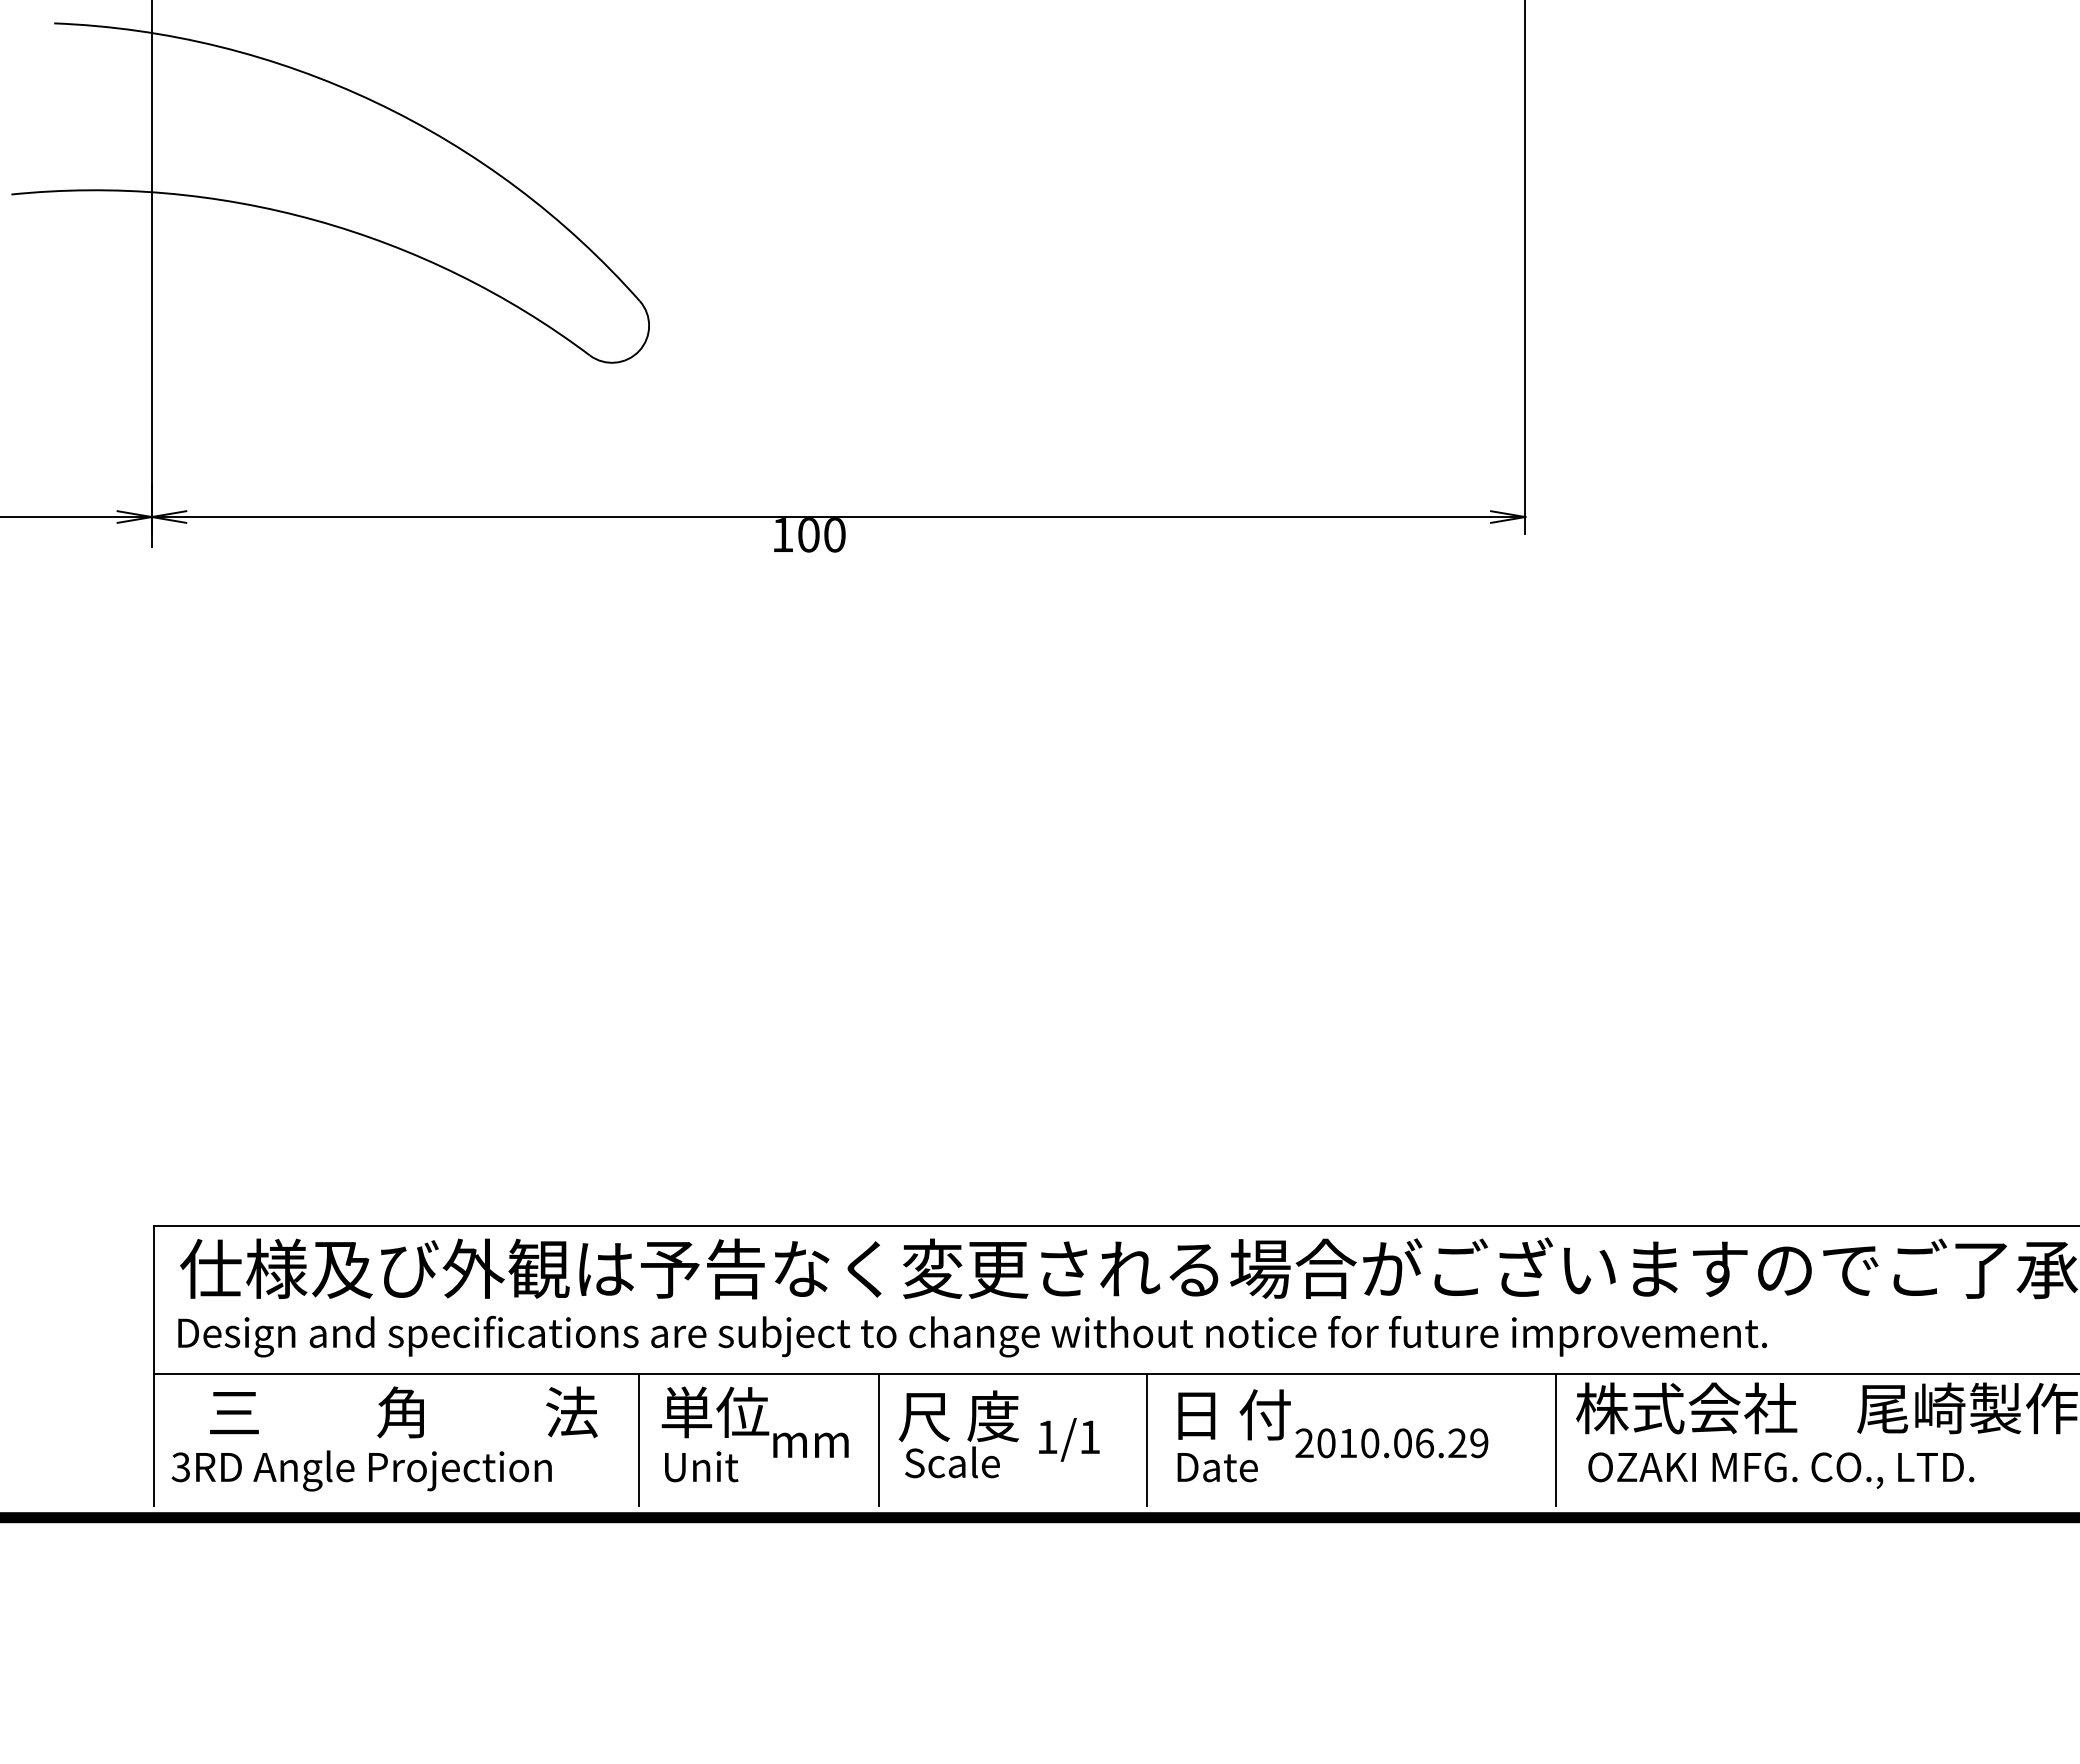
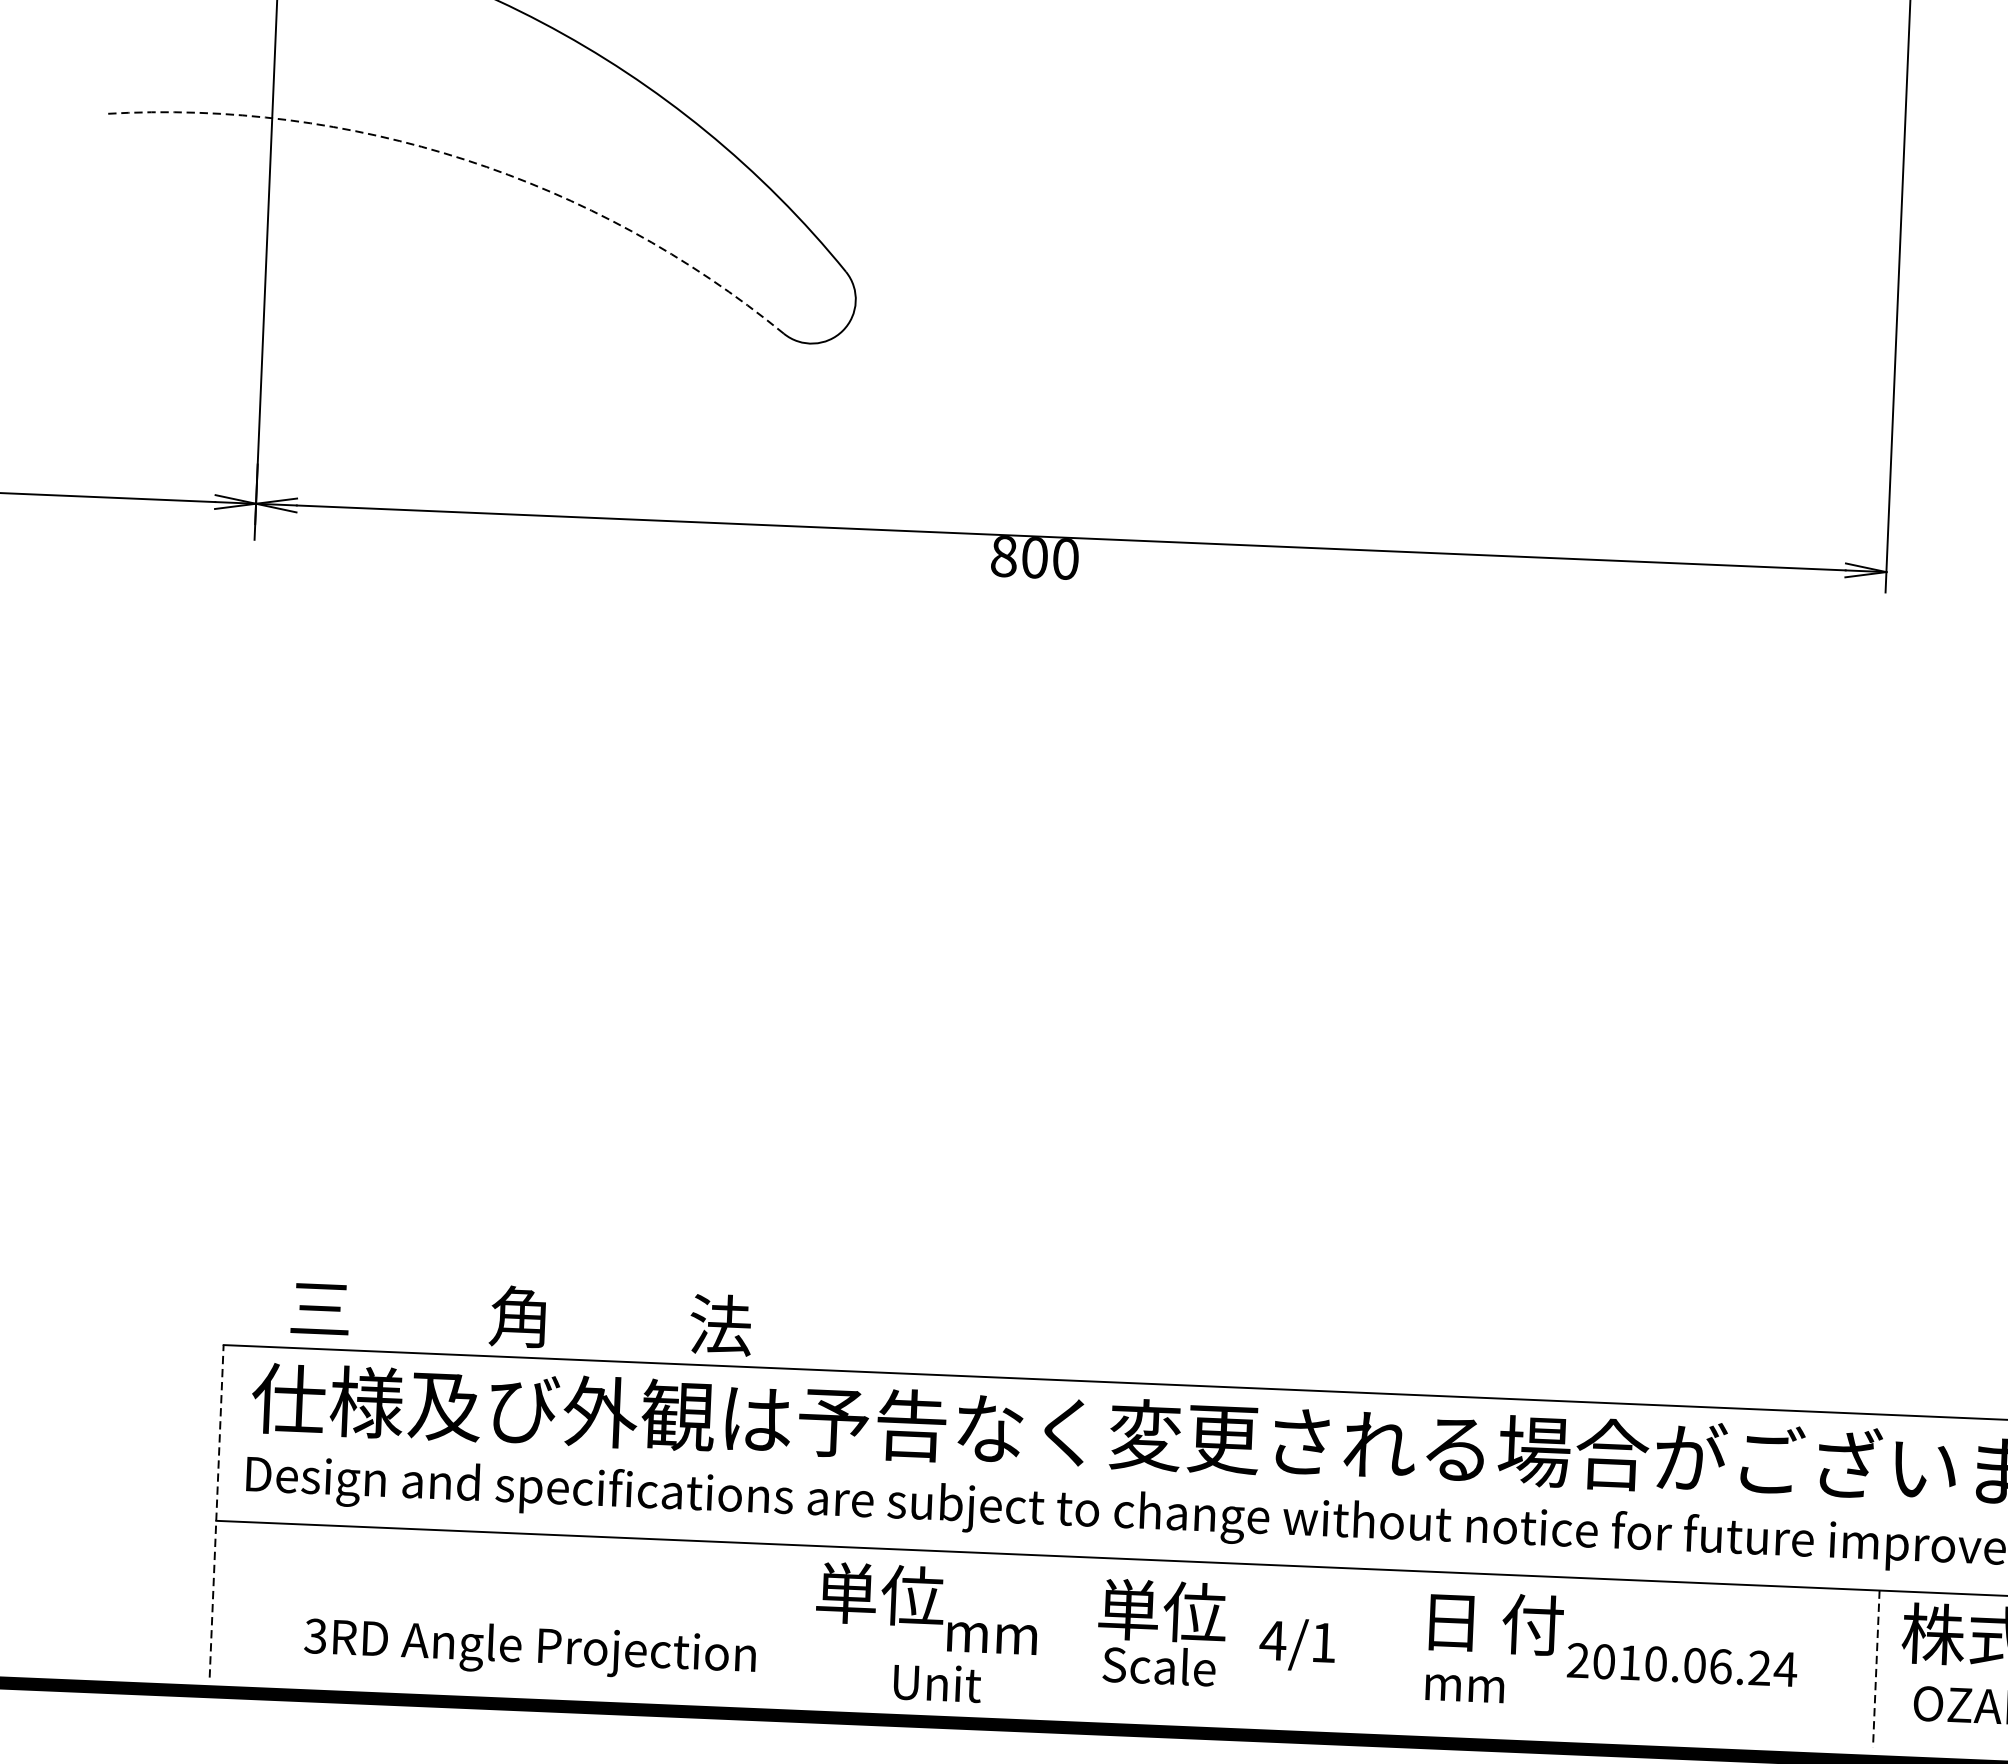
arc: (315, 220) -> (464, 159), solid -> dashed
text: (782, 535) -> (1003, 557), 100 -> 800
line: (154, 1365) -> (216, 1511), solid -> dashed
text: (403, 1412) -> (521, 1316), moved
text: (958, 1416) -> (1168, 1611), 尺 度 -> 単位
text: (1047, 1436) -> (1273, 1639), 1/1 -> 4/1
line: (638, 1439) -> (787, 1622), removed
line: (878, 1439) -> (1072, 1634), removed
line: (1147, 1439) -> (1391, 1648), removed
line: (1555, 1440) -> (1876, 1669), solid -> dashed
text: (1479, 1443) -> (1785, 1669), 2010.06.29 -> 2010.06.24
text: (701, 1466) -> (937, 1682), moved
text: (1217, 1467) -> (1473, 1685), Date -> mm
text: (361, 1470) -> (529, 1649), moved

